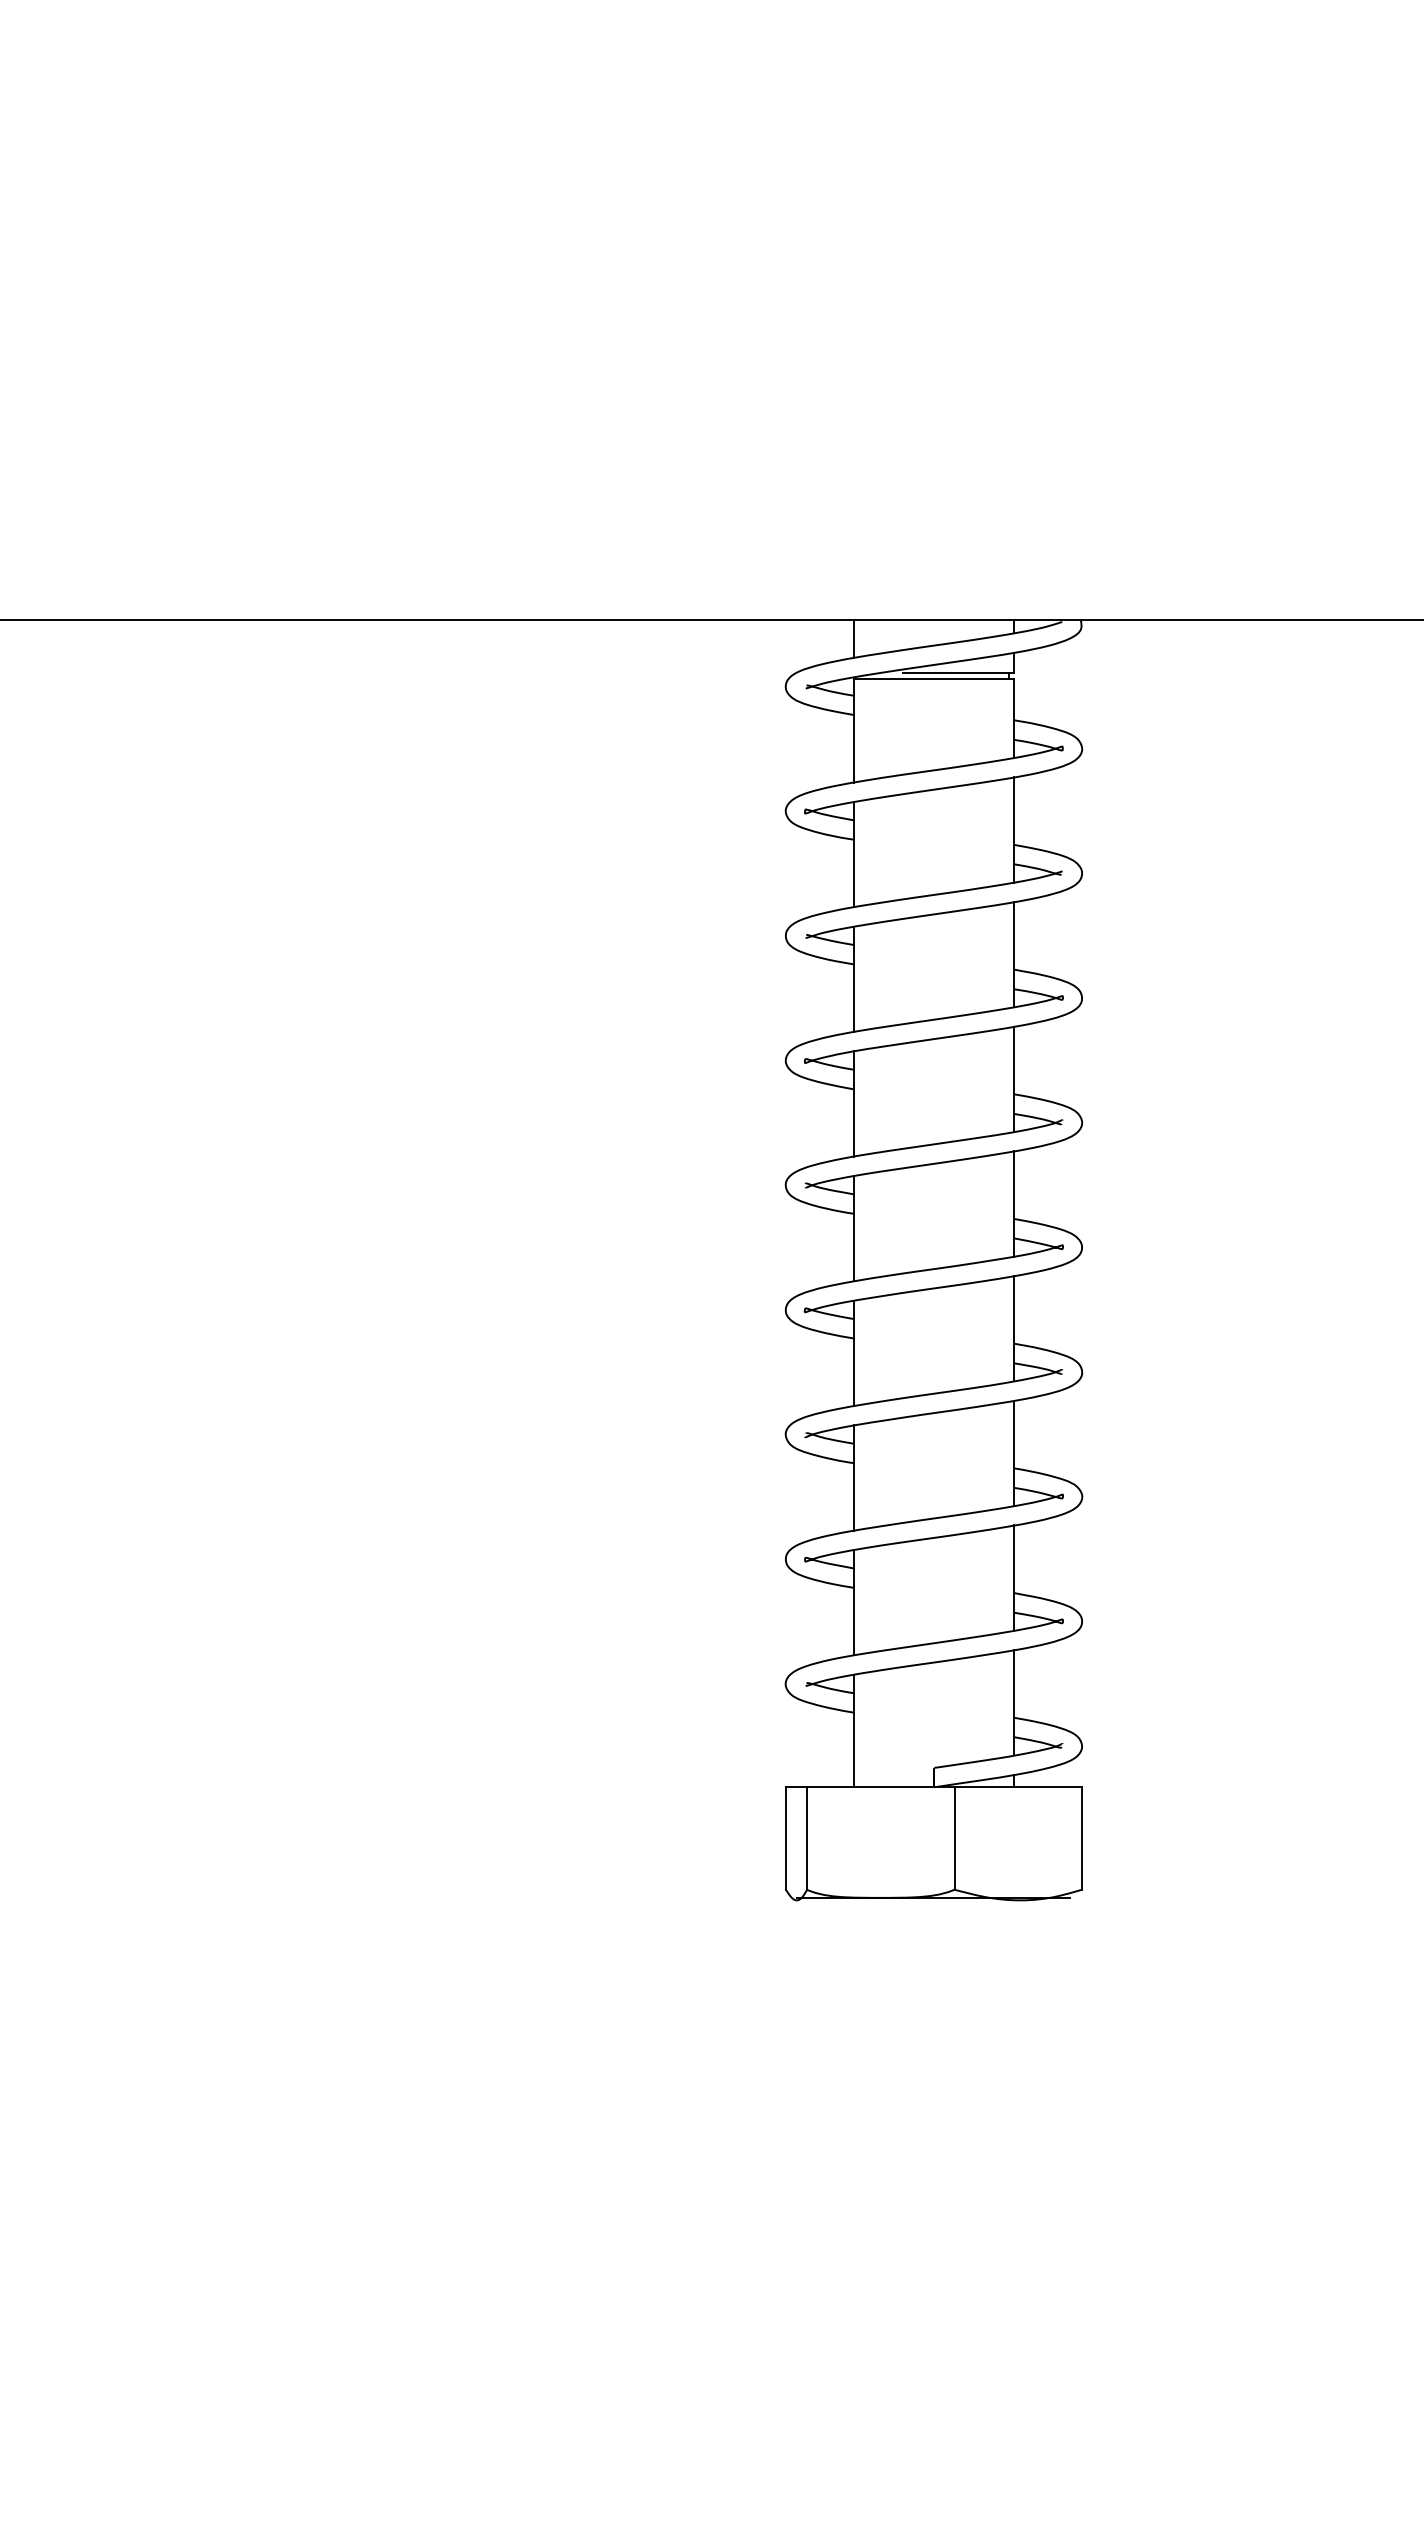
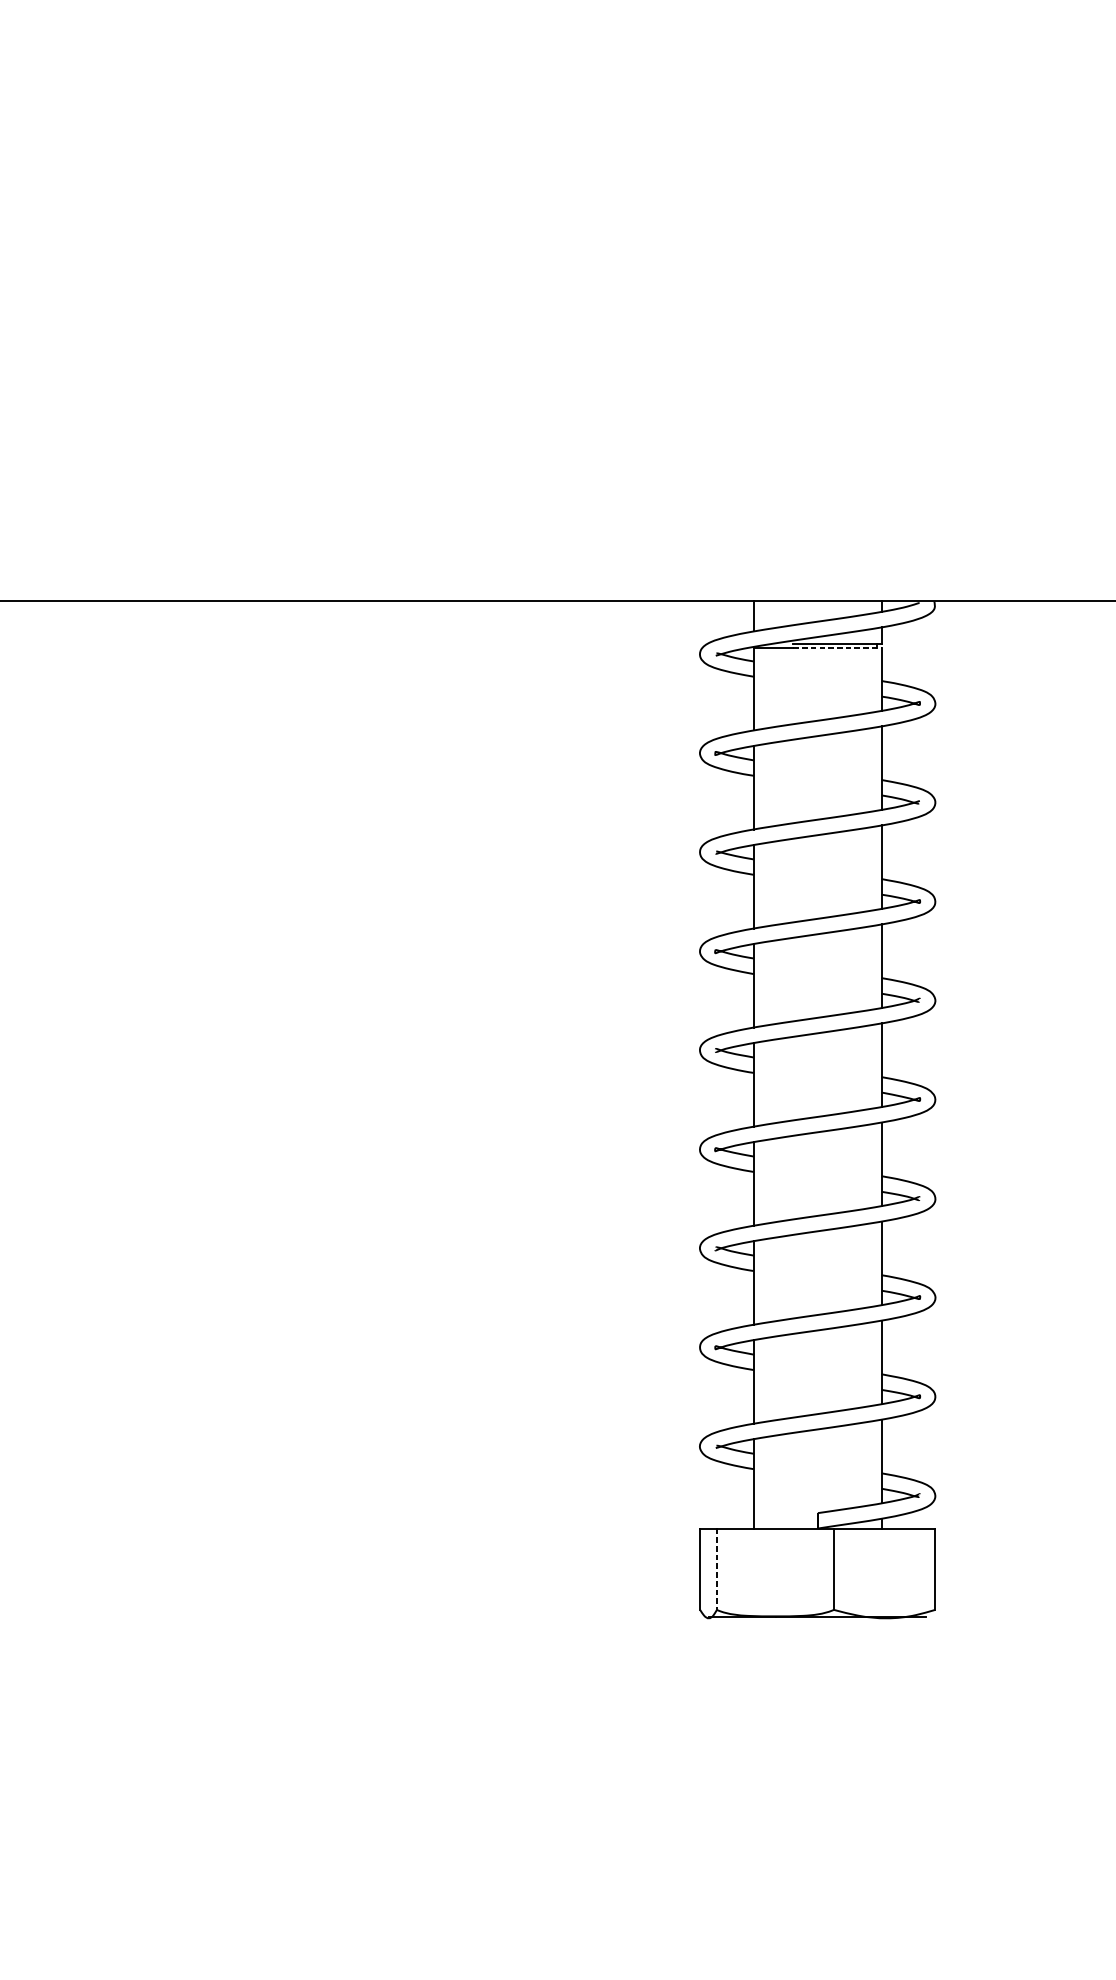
line: (958, 678) -> (837, 647), solid -> dashed
line: (807, 1839) -> (717, 1569), solid -> dashed

